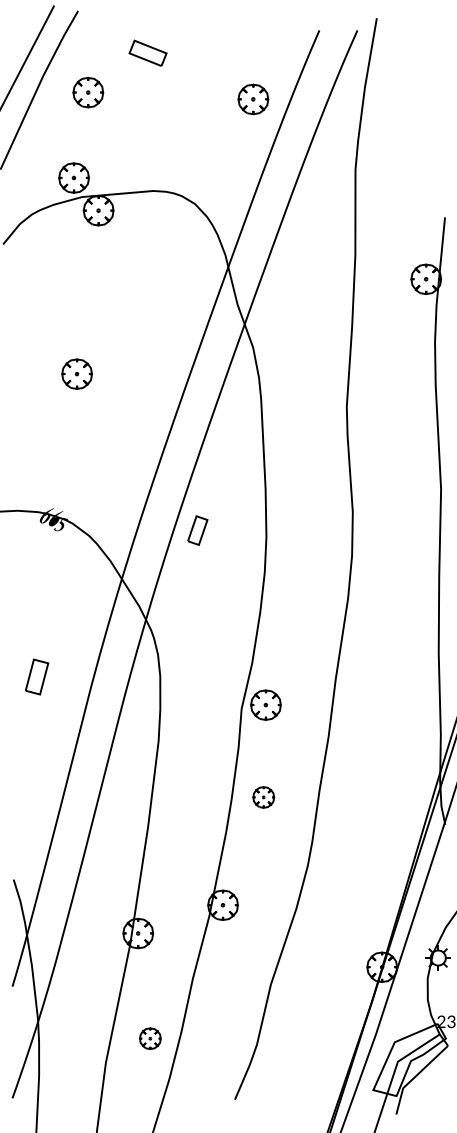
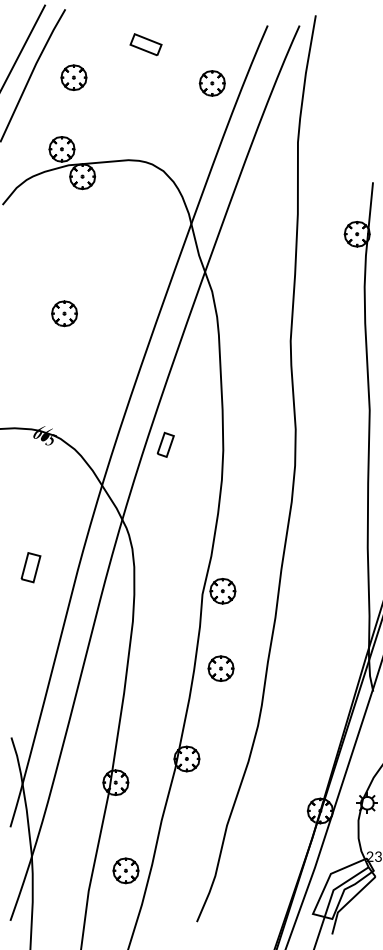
part: (147, 52) -> (145, 44), moved
part: (263, 797) -> (220, 668), size x1.43
part: (149, 1038) -> (125, 870), size x1.43

